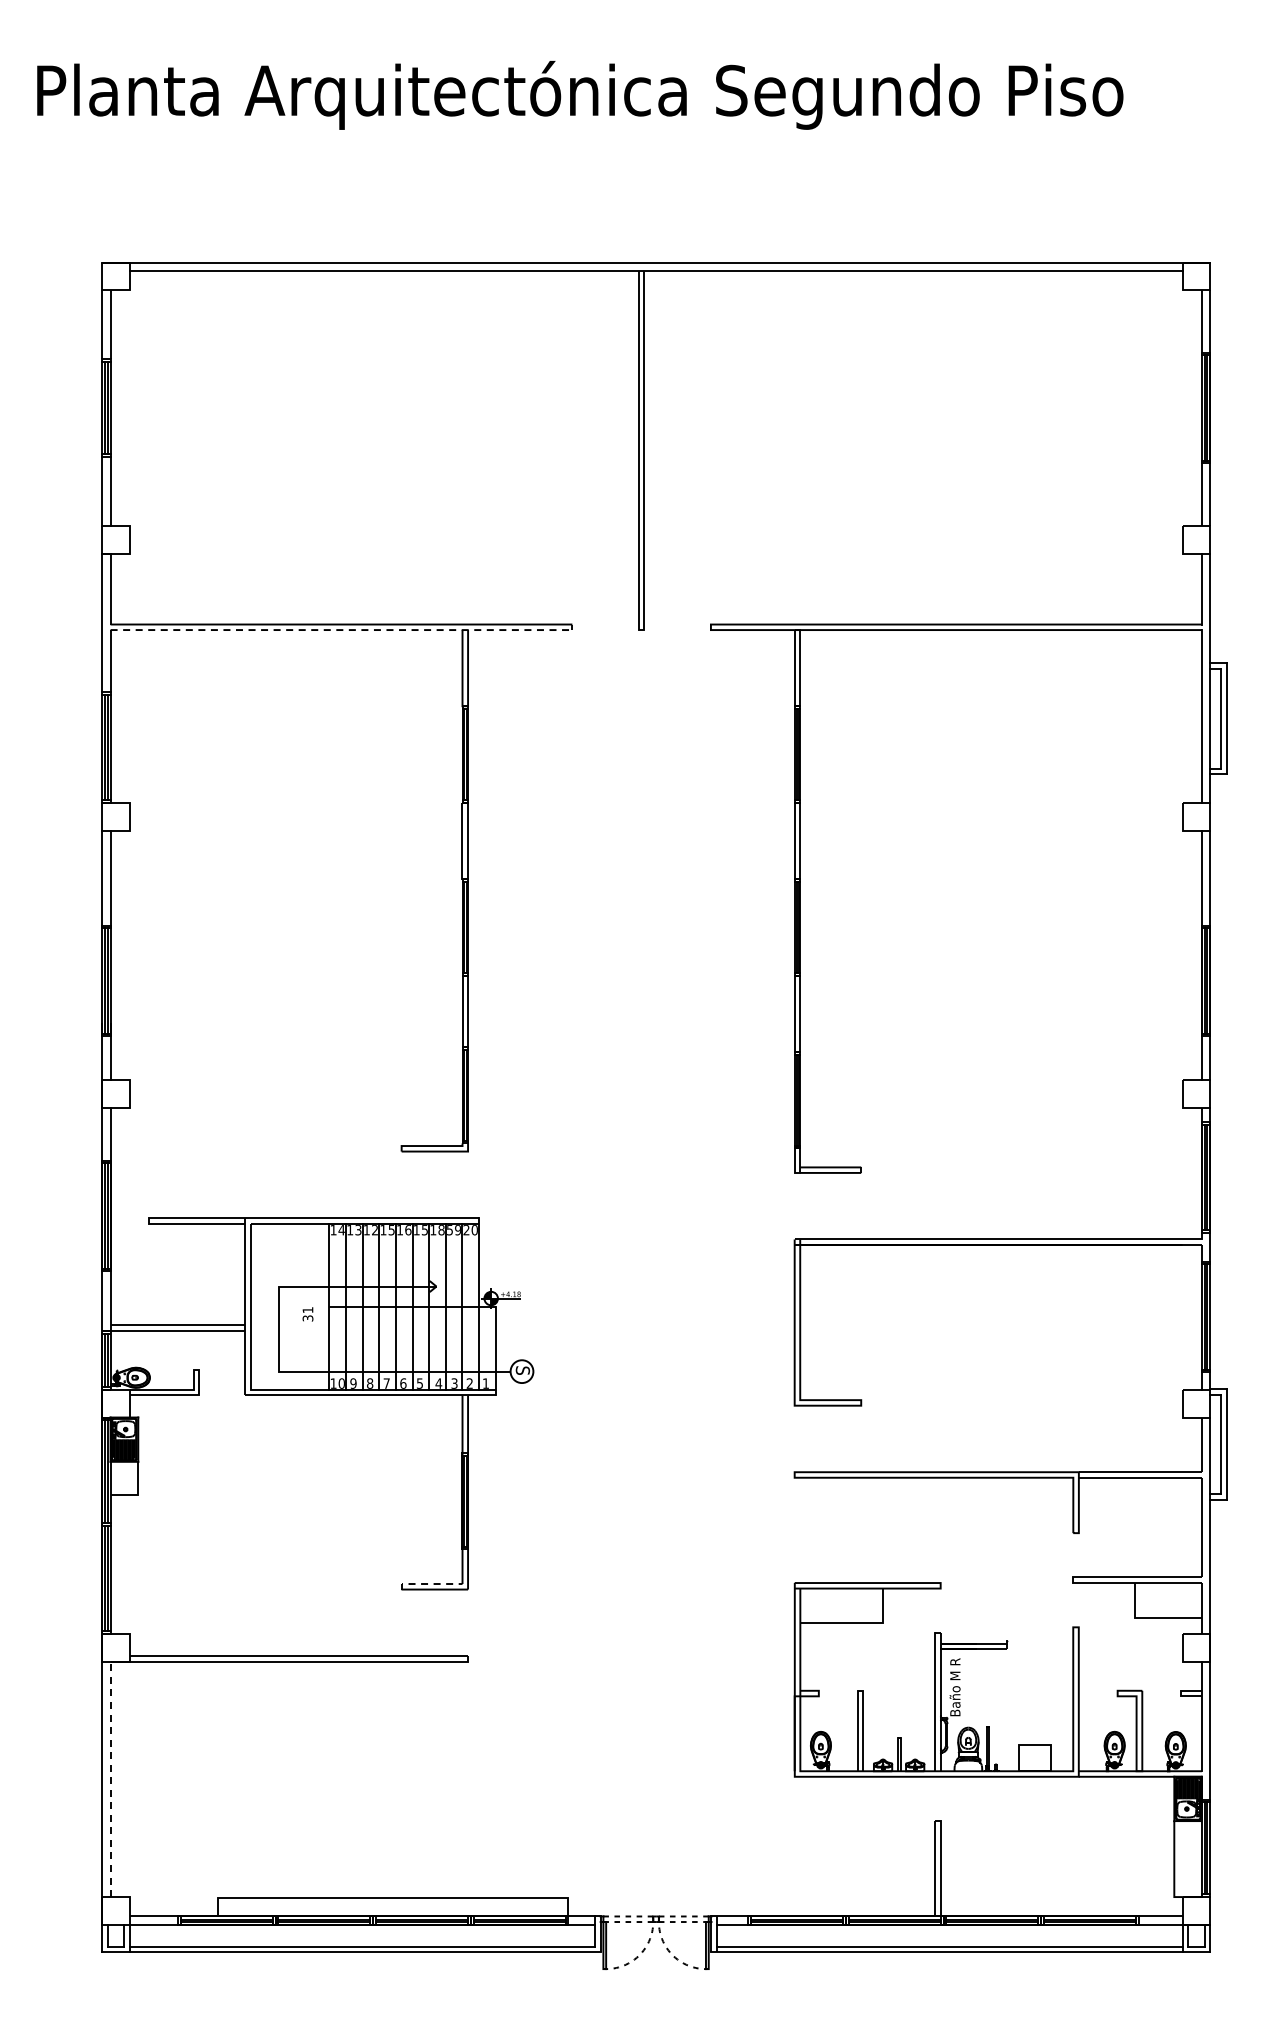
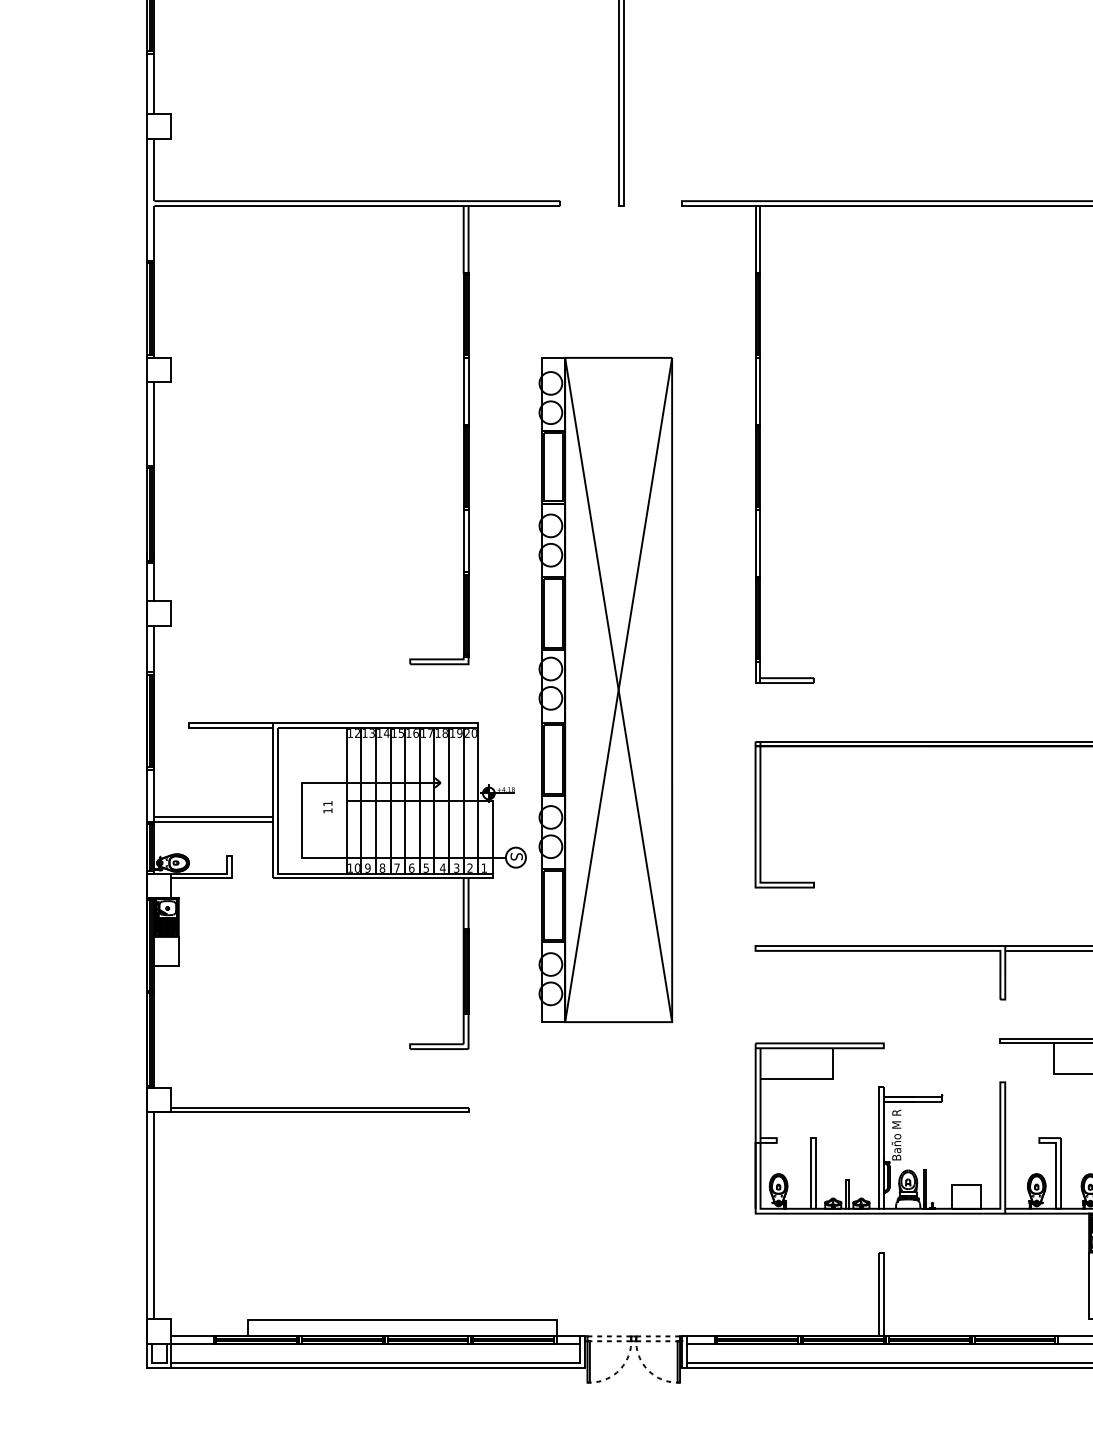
line: (341, 630) -> (357, 206), dashed -> solid
part: (624, 1180) -> (606, 689), added
text: (341, 1230) -> (357, 733), 14 -> 12
text: (374, 1230) -> (386, 733), 12 -> 14
text: (424, 1230) -> (430, 733), 15 -> 17
text: (449, 1230) -> (452, 733), 59 -> 19
text: (307, 1318) -> (327, 810), 31 -> 11
line: (428, 1584) -> (433, 1044), dashed -> solid
line: (110, 1779) -> (154, 1216), dashed -> solid

